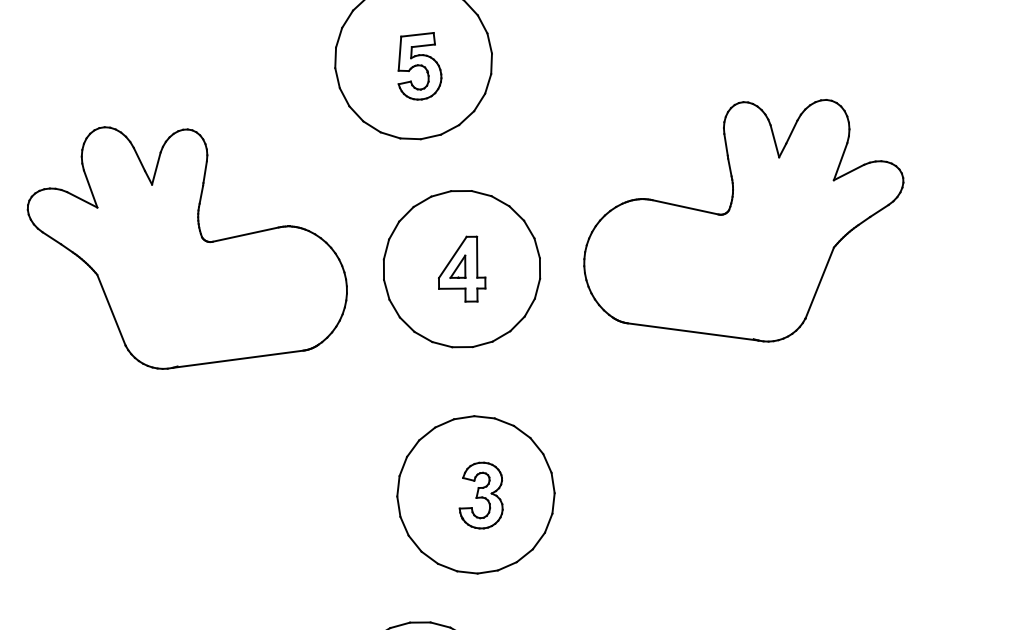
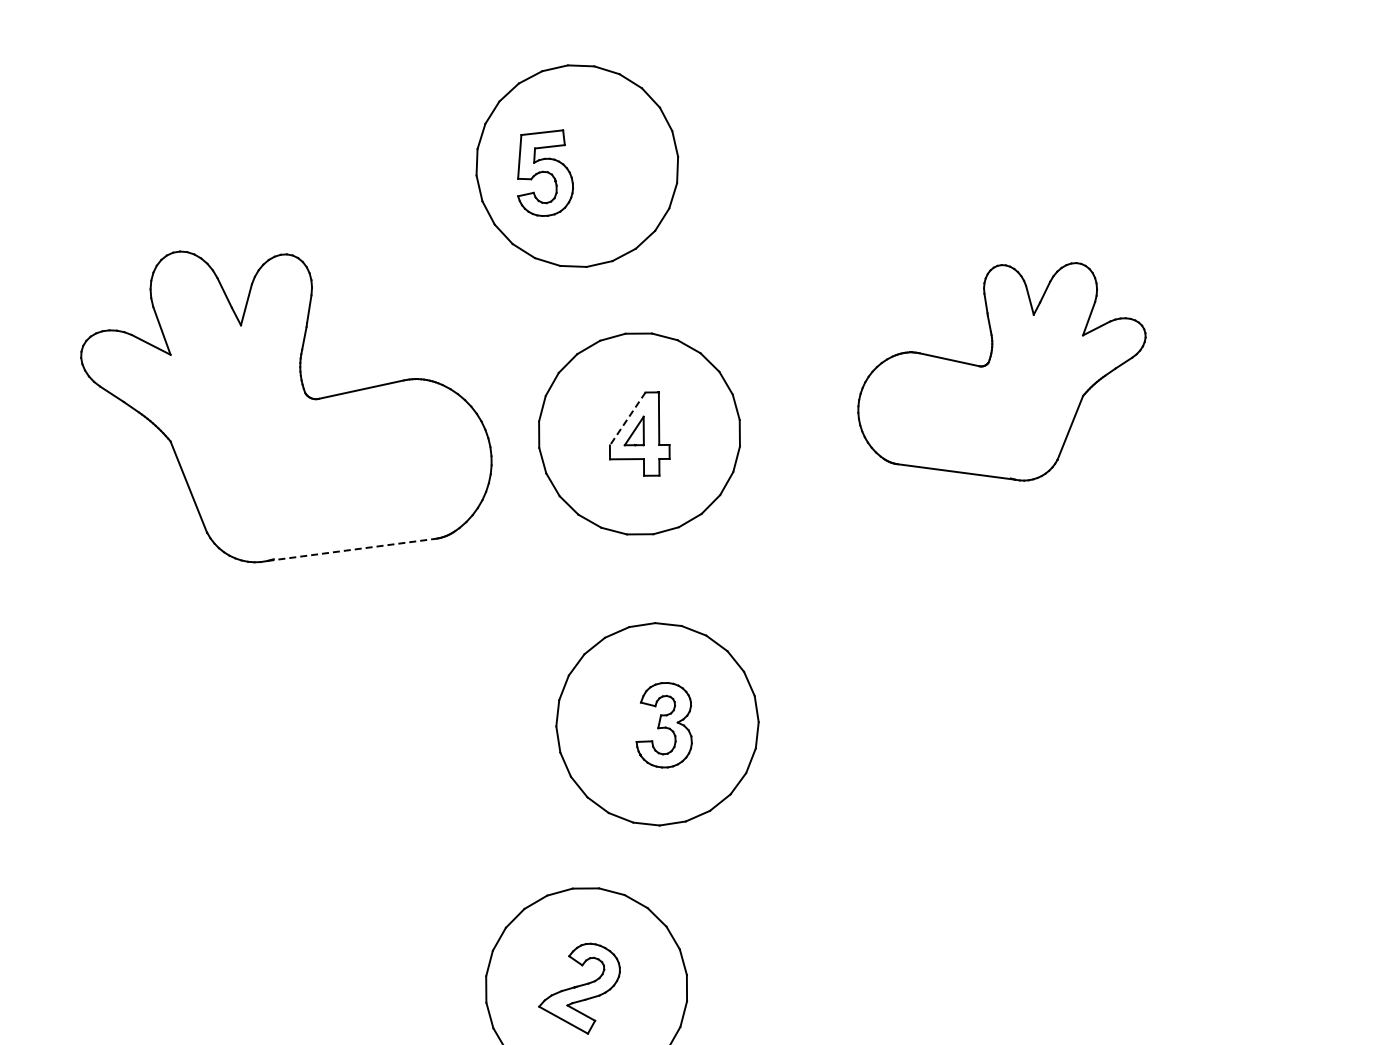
part: (419, 65) -> (545, 172), moved
part: (743, 220) -> (1001, 371), size x0.7
line: (452, 257) -> (627, 418), solid -> dashed
line: (238, 358) -> (351, 549), solid -> dashed

